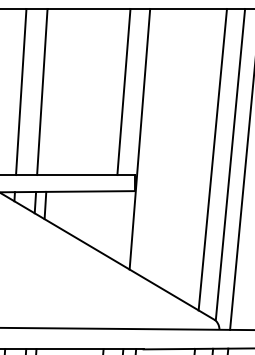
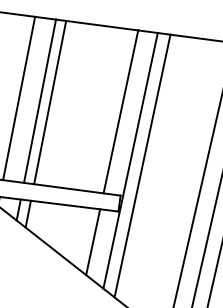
line: (52, 92) -> (50, 103), added
line: (151, 142) -> (141, 165), added
line: (113, 224) -> (93, 241), added

